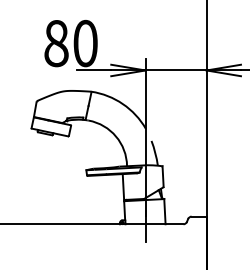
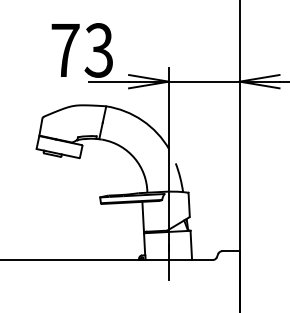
text: (70, 43) -> (81, 50), 80 -> 73

